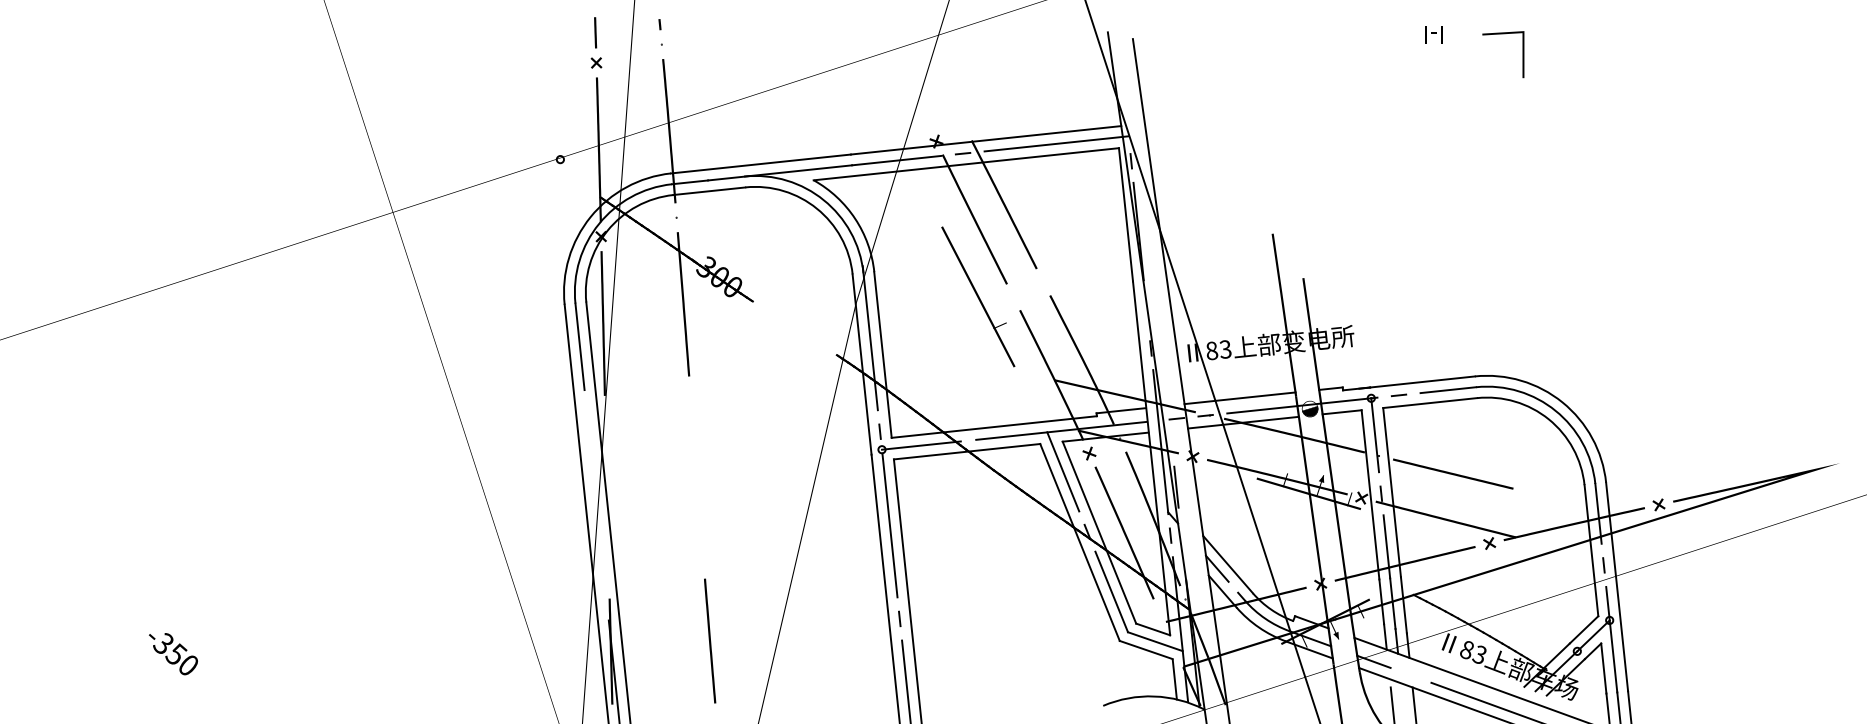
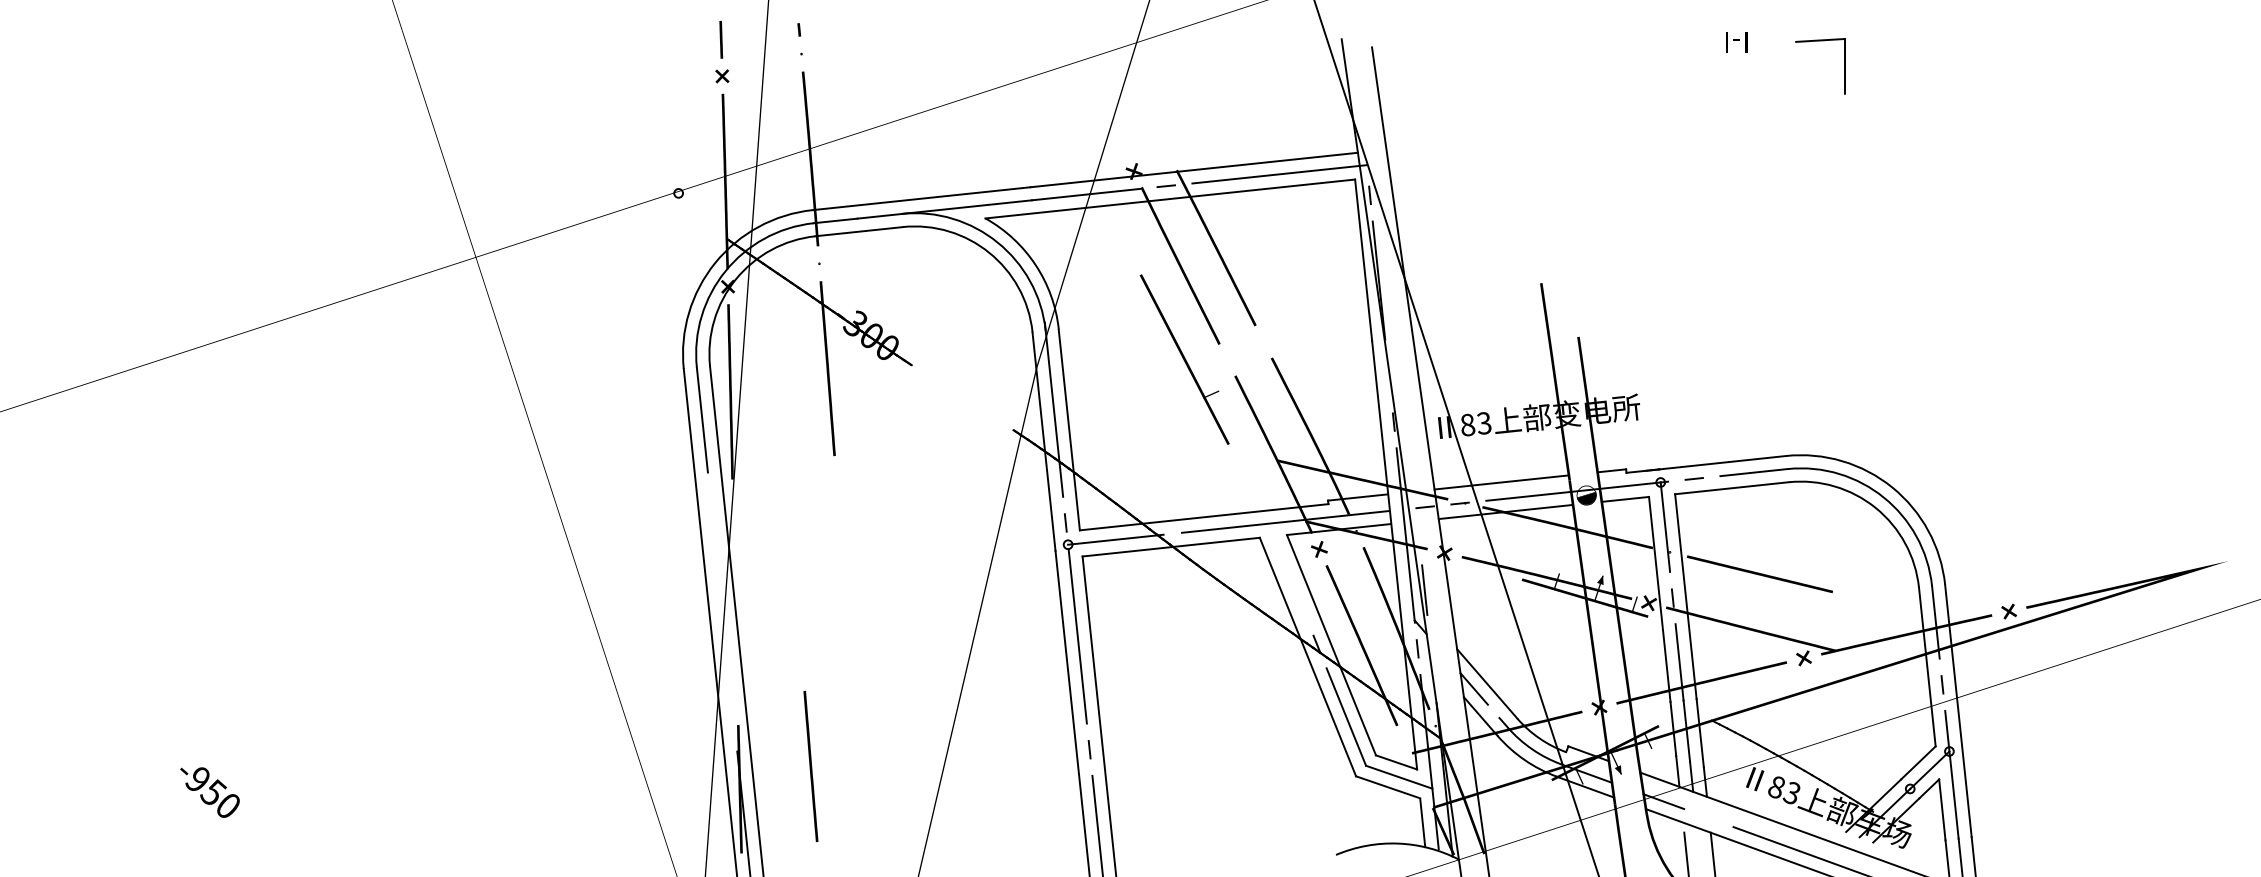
line: (1063, 471) -> (1287, 571), removed
line: (709, 641) -> (810, 766), moved
text: (163, 643) -> (197, 779), -350 -> -950

